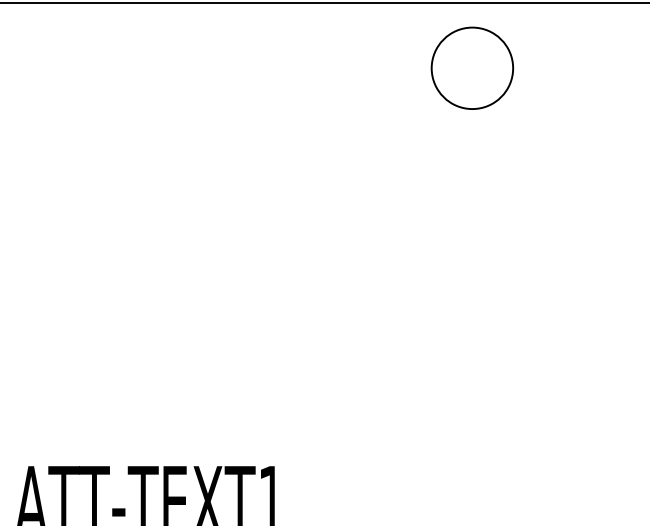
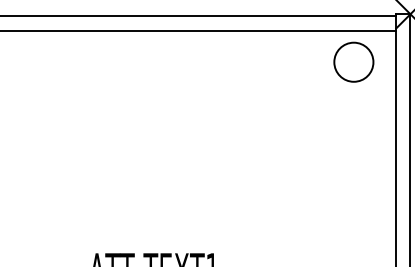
circle: (471, 66) -> (353, 61), moved

